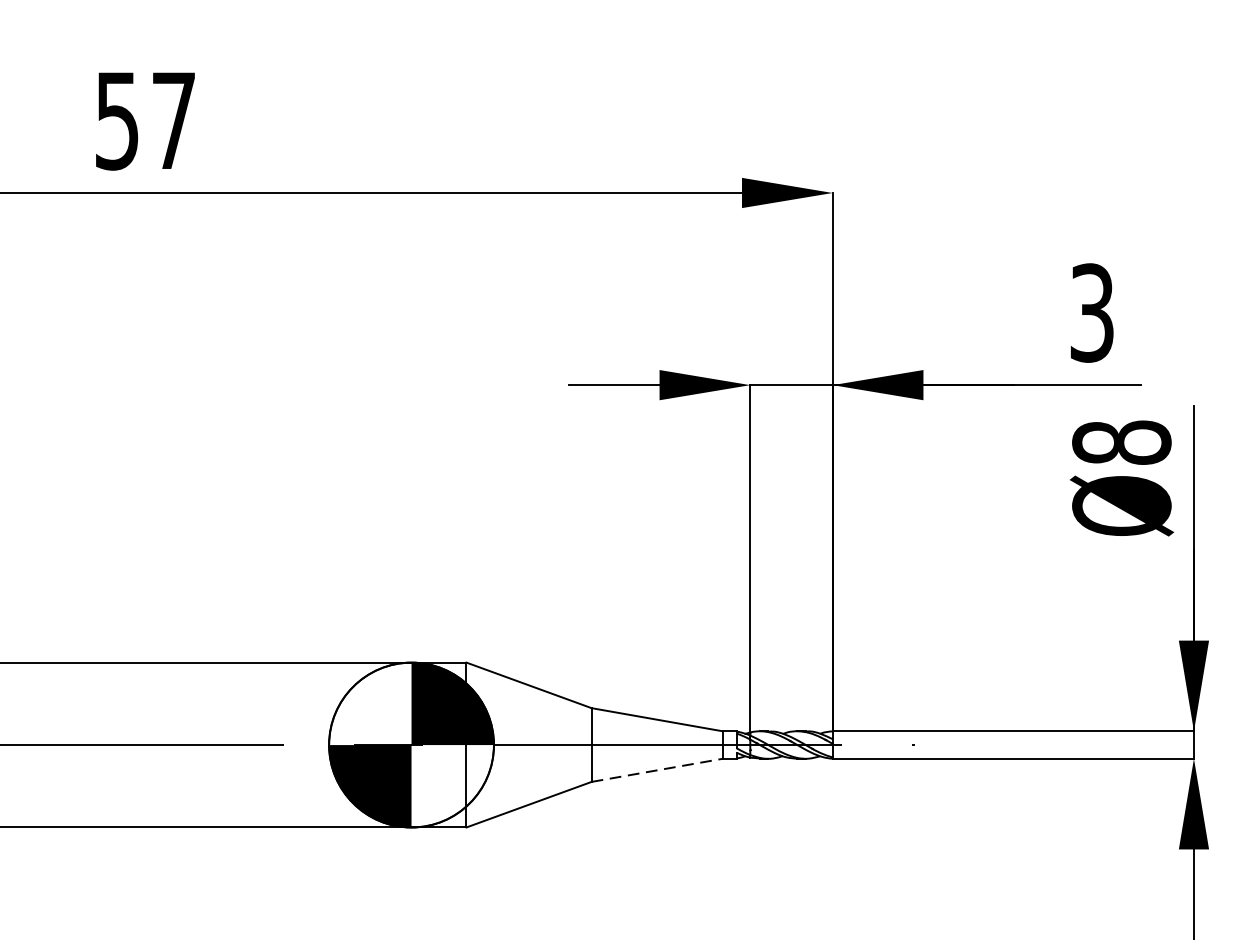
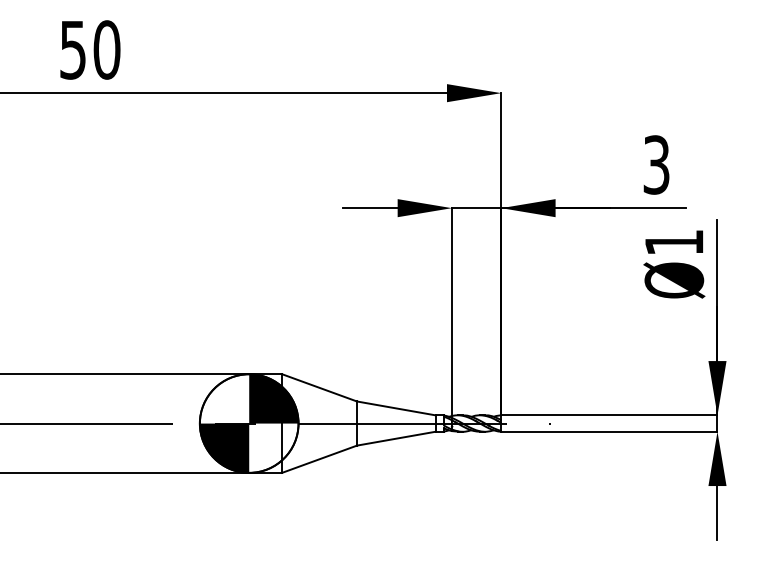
text: (173, 120) -> (106, 49), 57 -> 50
text: (1122, 442) -> (674, 242), Ø8 -> Ø1
line: (657, 770) -> (396, 438), dashed -> solid

